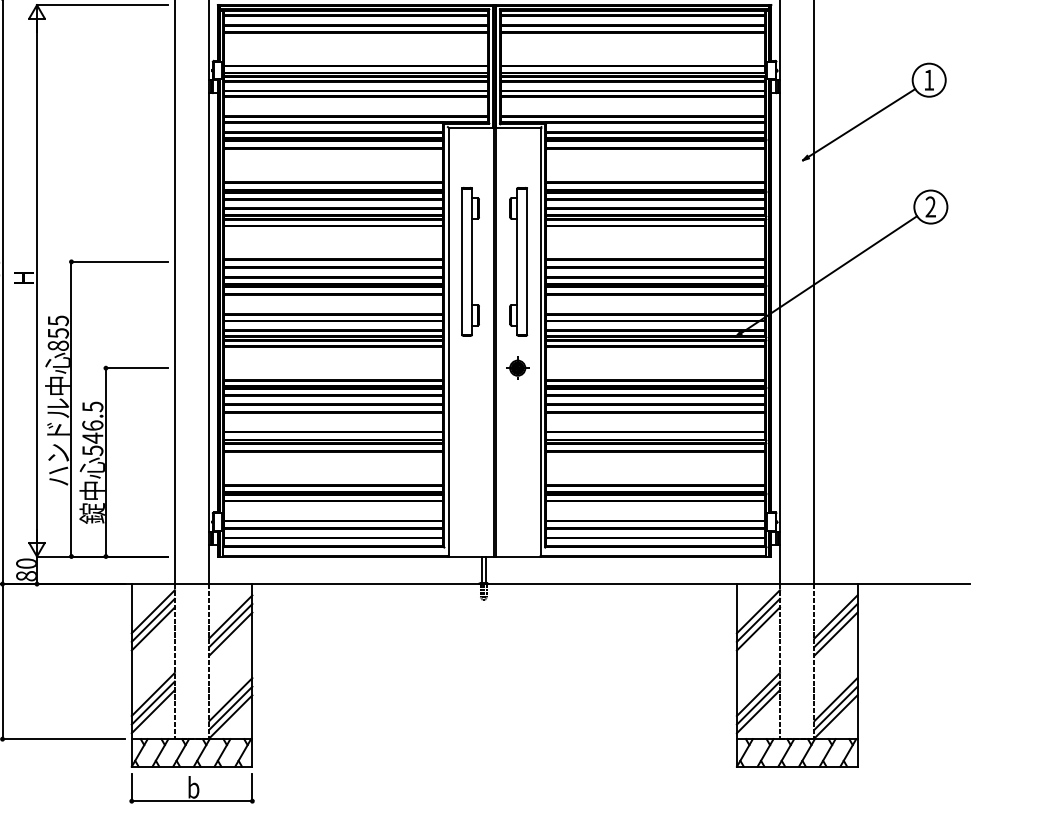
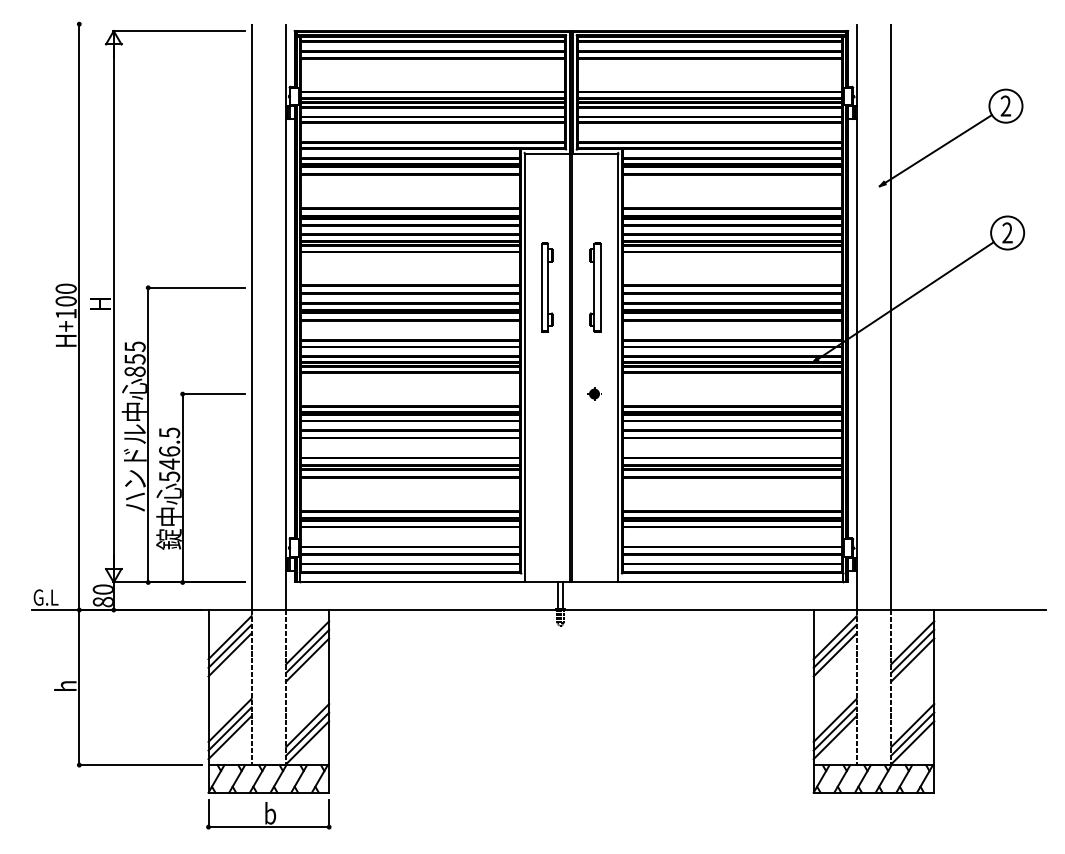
text: (928, 79) -> (1005, 105), 1 -> 2
part: (470, 261) -> (547, 287), size x0.6
part: (518, 261) -> (595, 287), size x0.6
part: (517, 367) -> (594, 393), size x0.6

